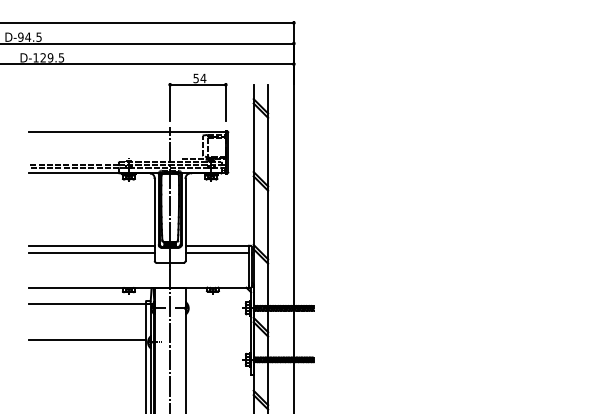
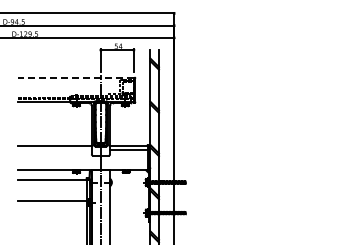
line: (127, 131) -> (75, 77), solid -> dashed
line: (91, 252) -> (54, 149), removed

